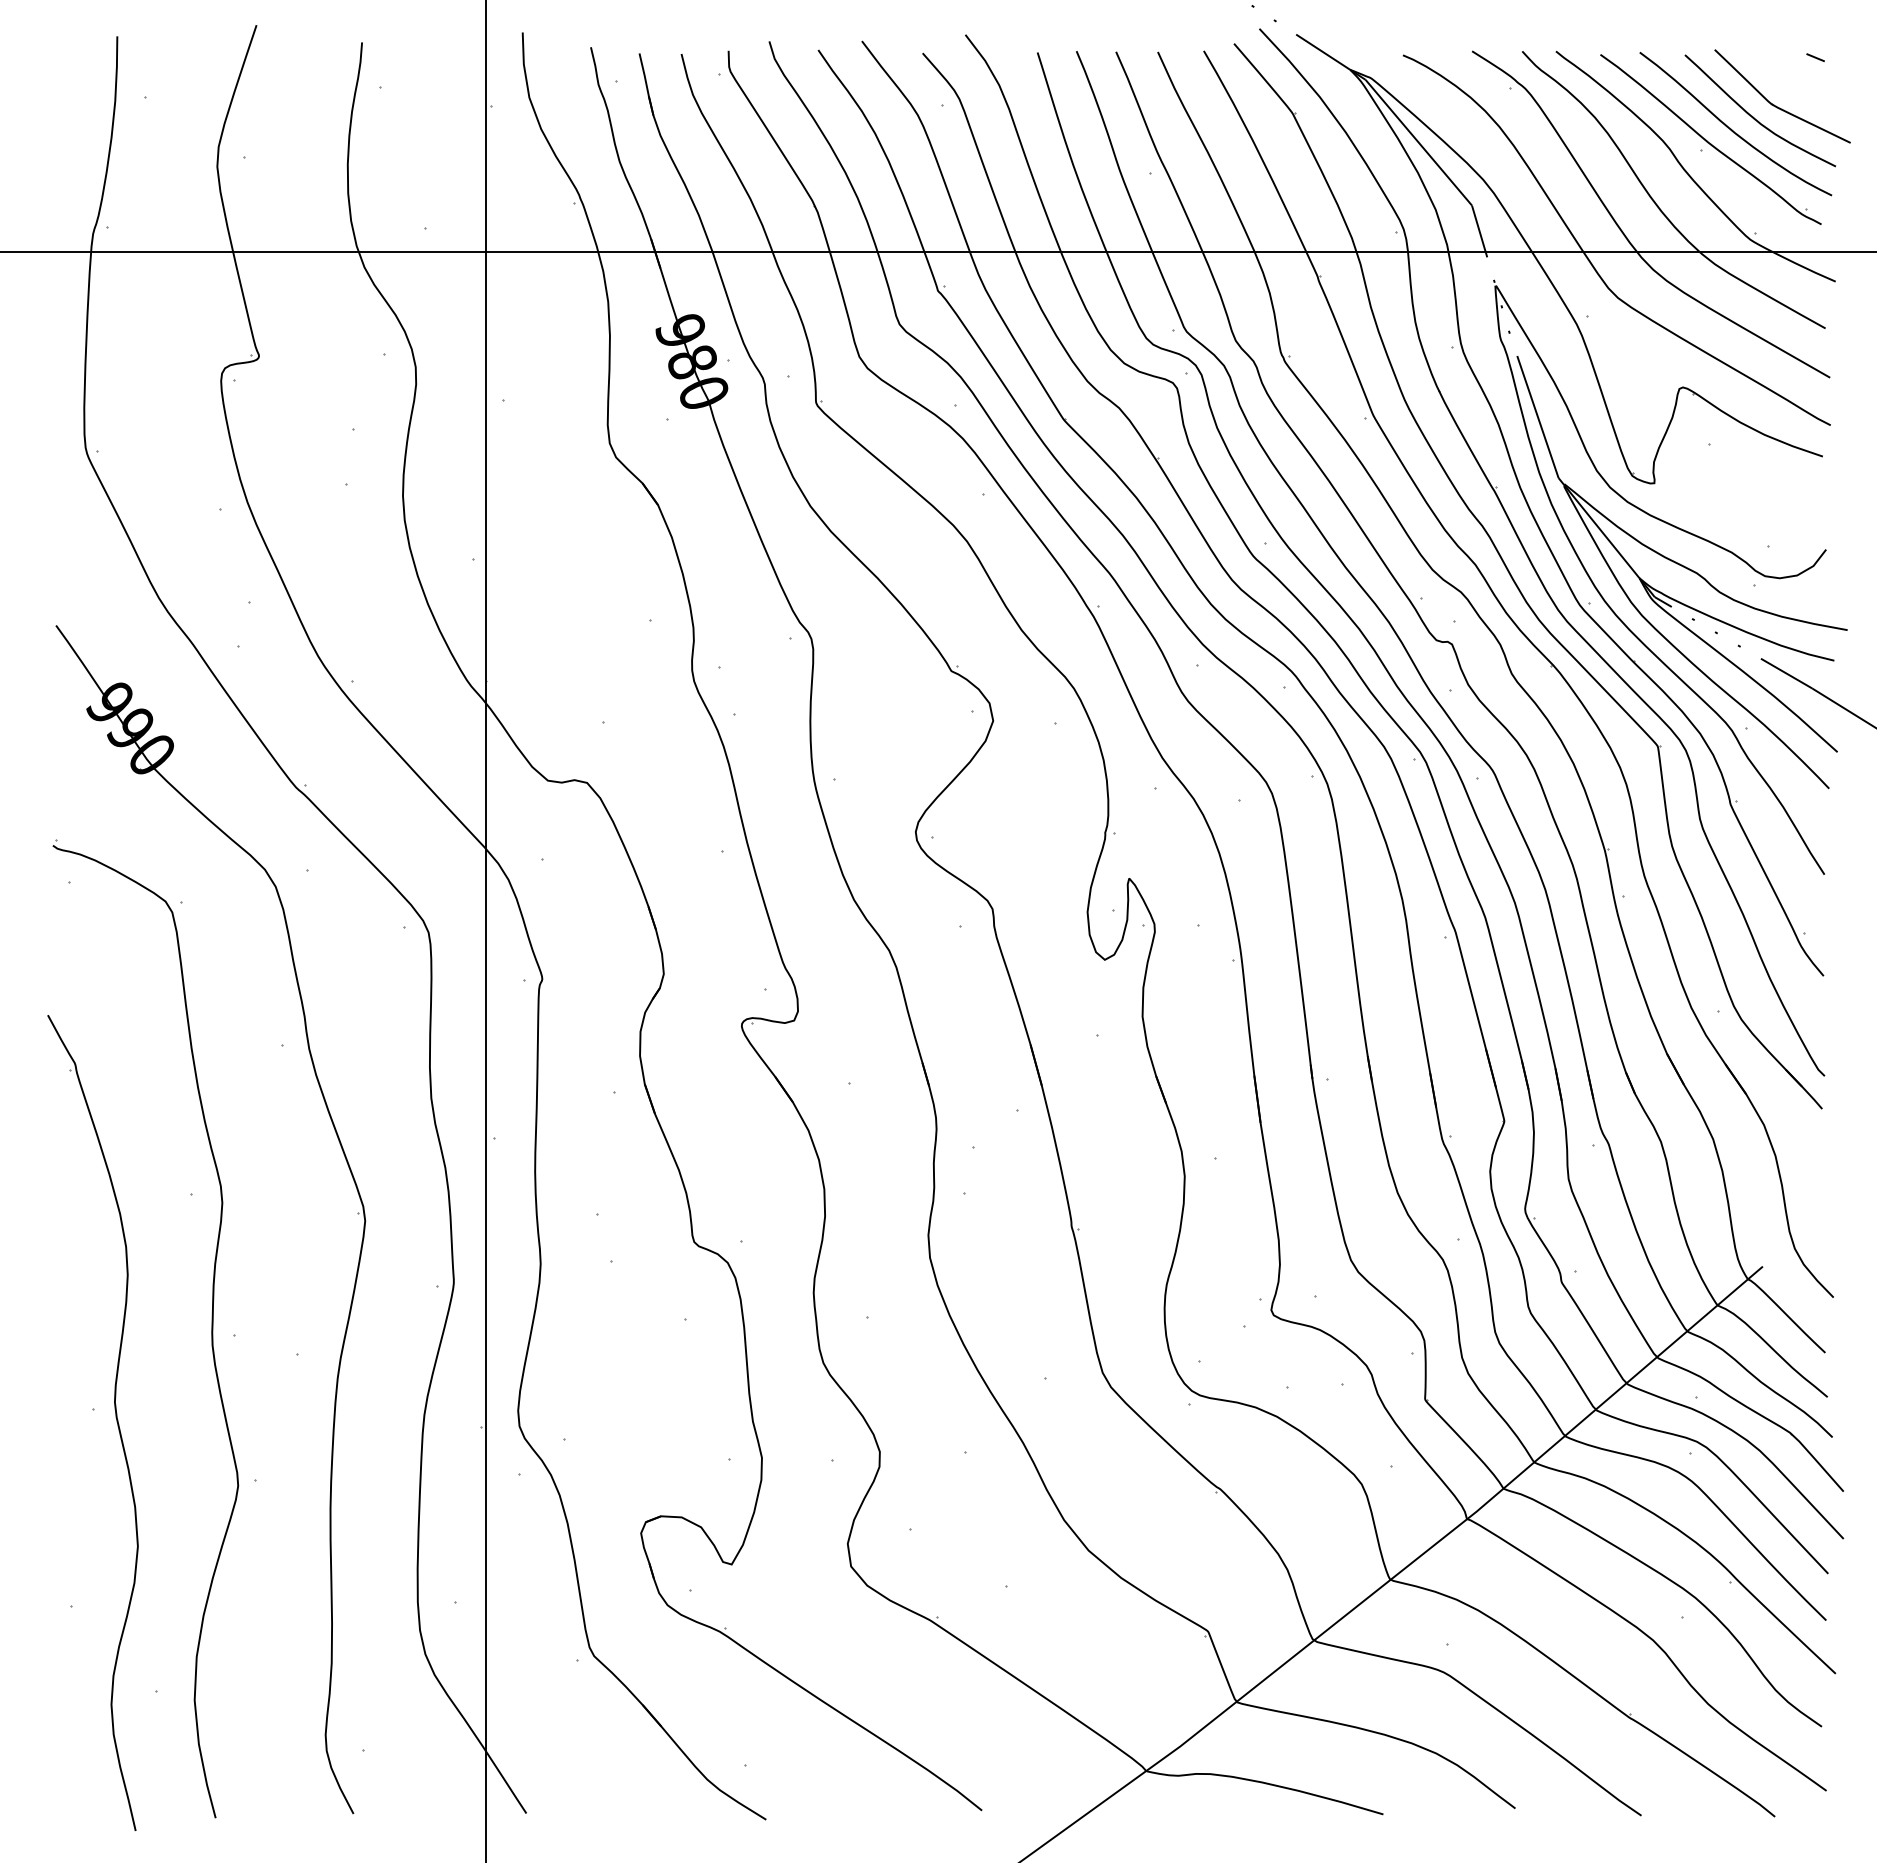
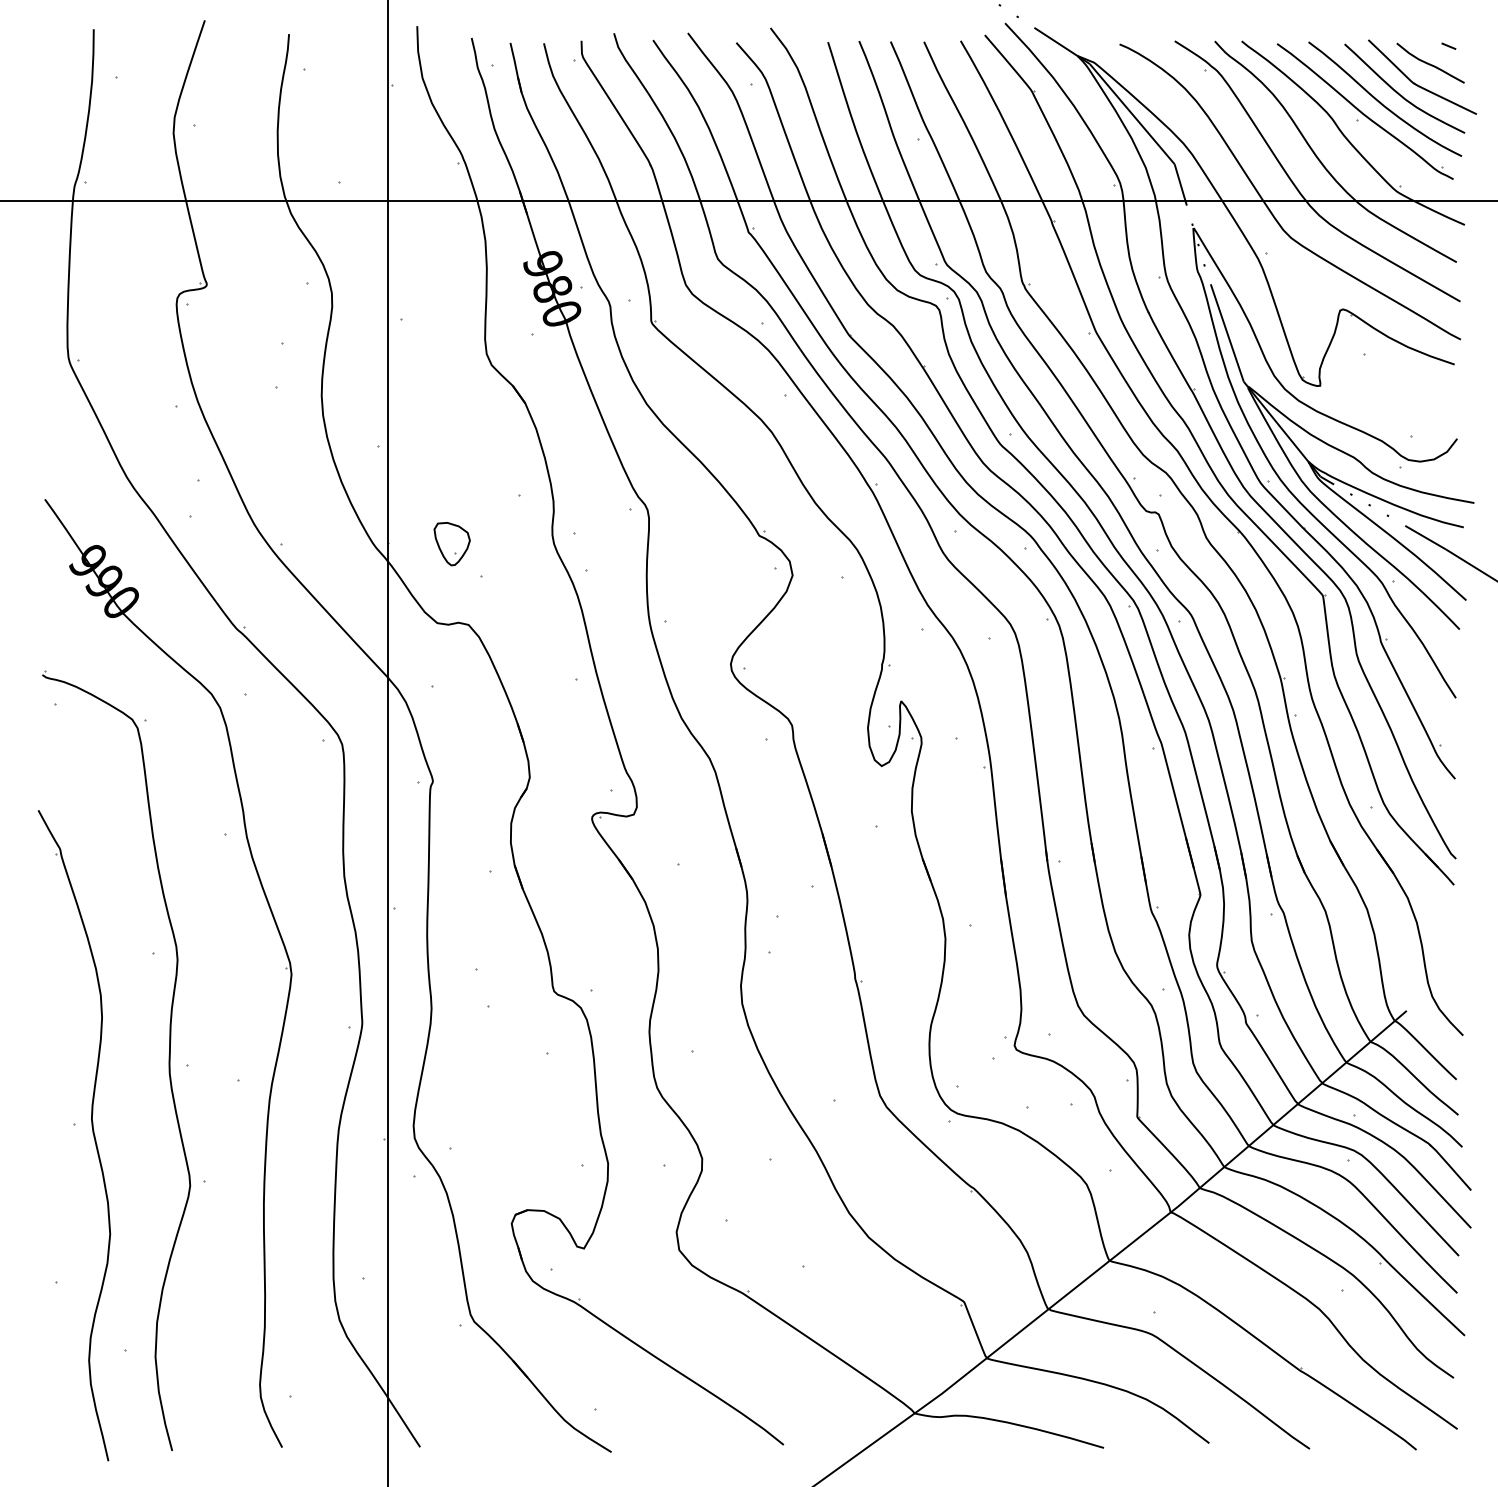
curve: (1792, 79) -> (1430, 63), added
part: (566, 681) -> (452, 544), added

